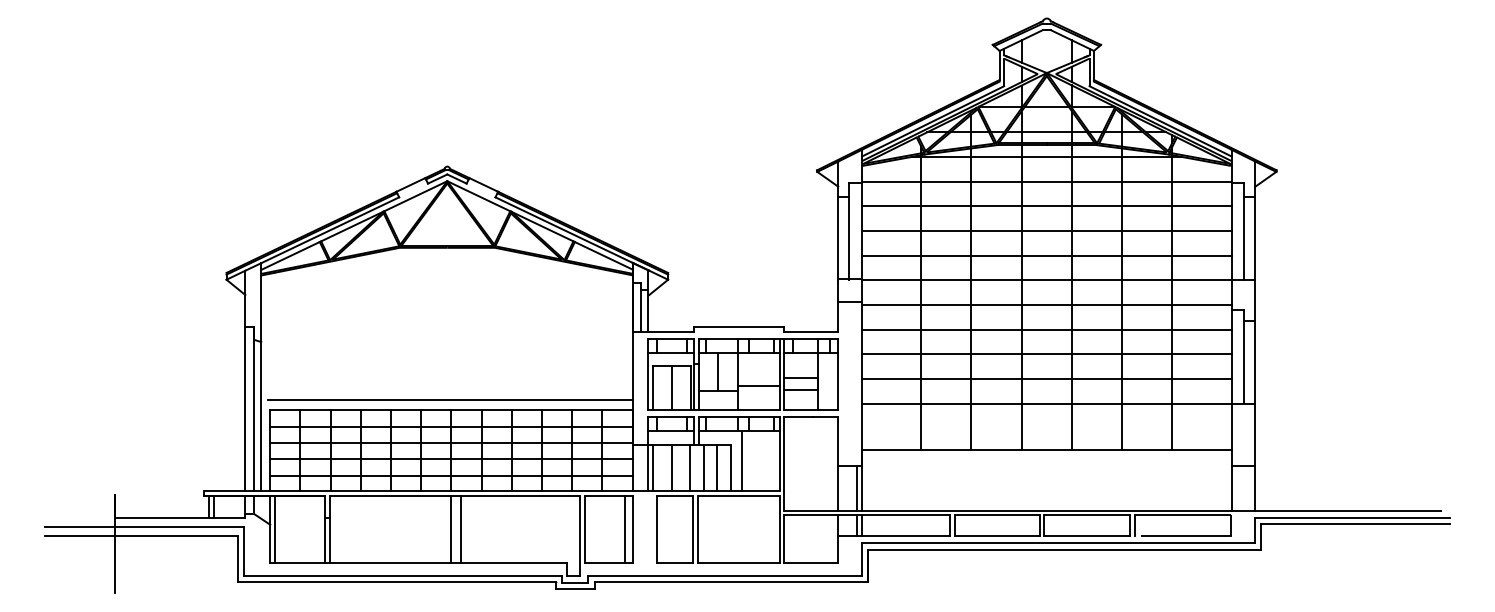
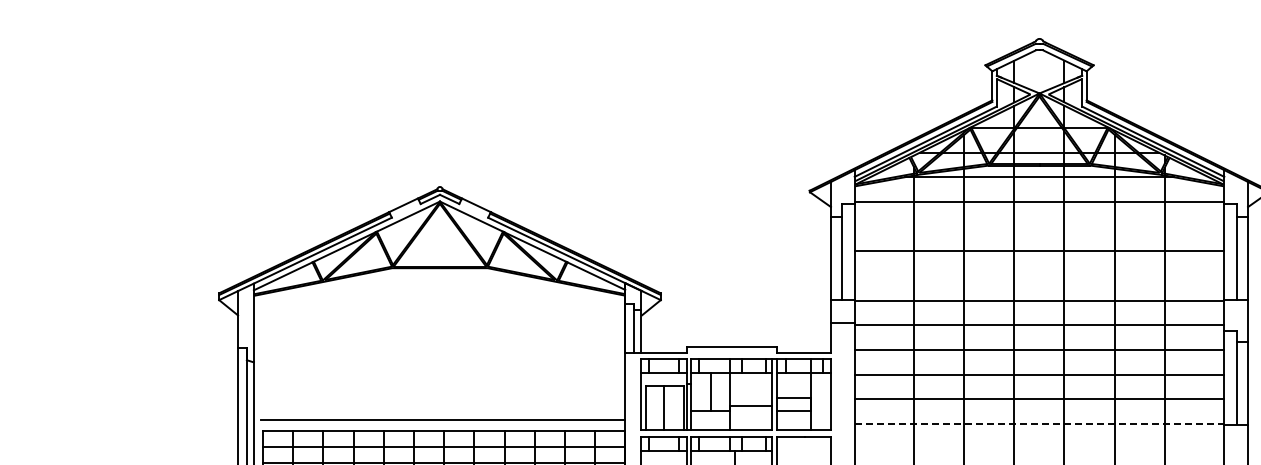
line: (1046, 206) -> (1039, 226), removed
line: (1046, 255) -> (1039, 275), removed
line: (1046, 403) -> (1039, 423), solid -> dashed

